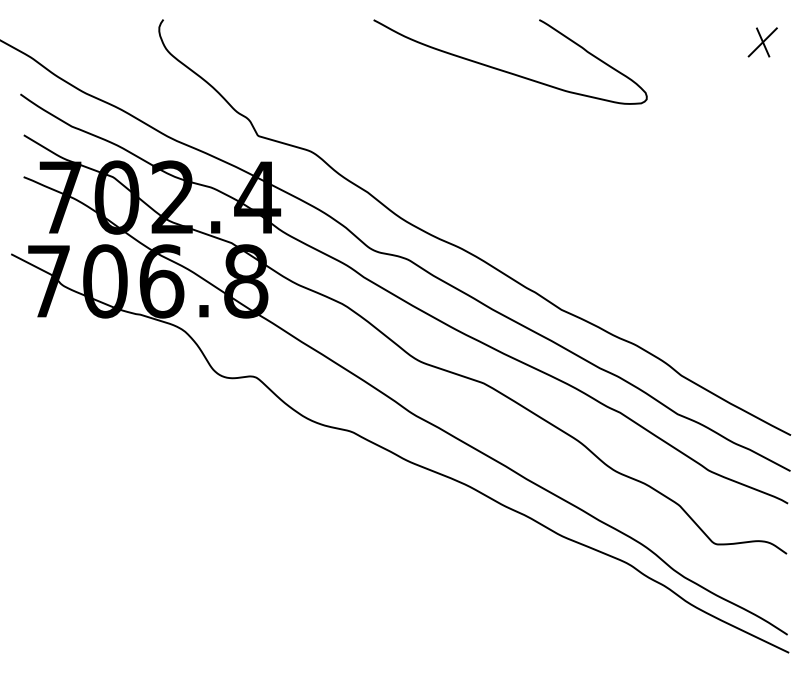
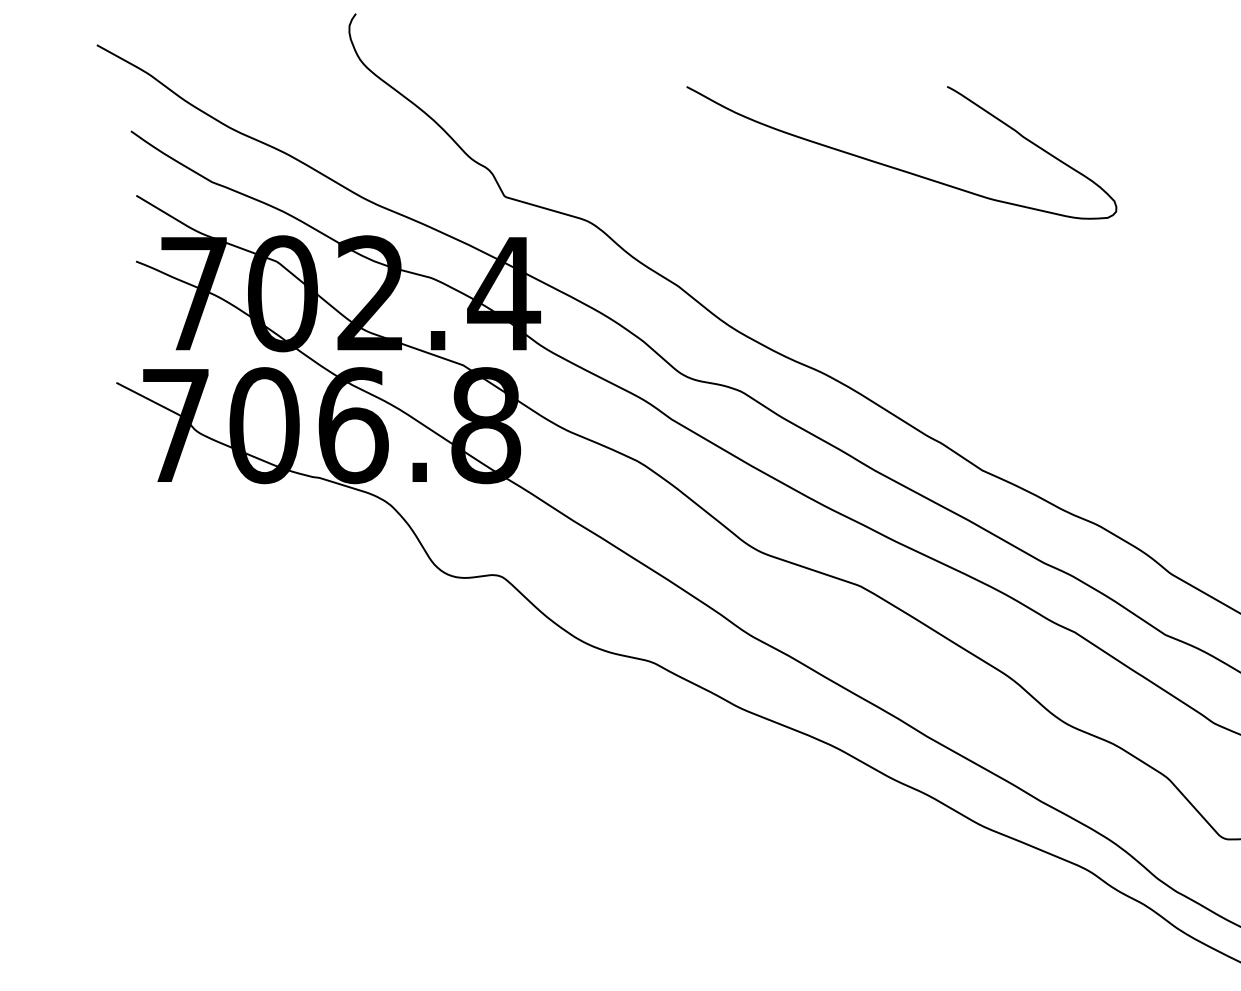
curve: (508, 71) -> (898, 167), moved

